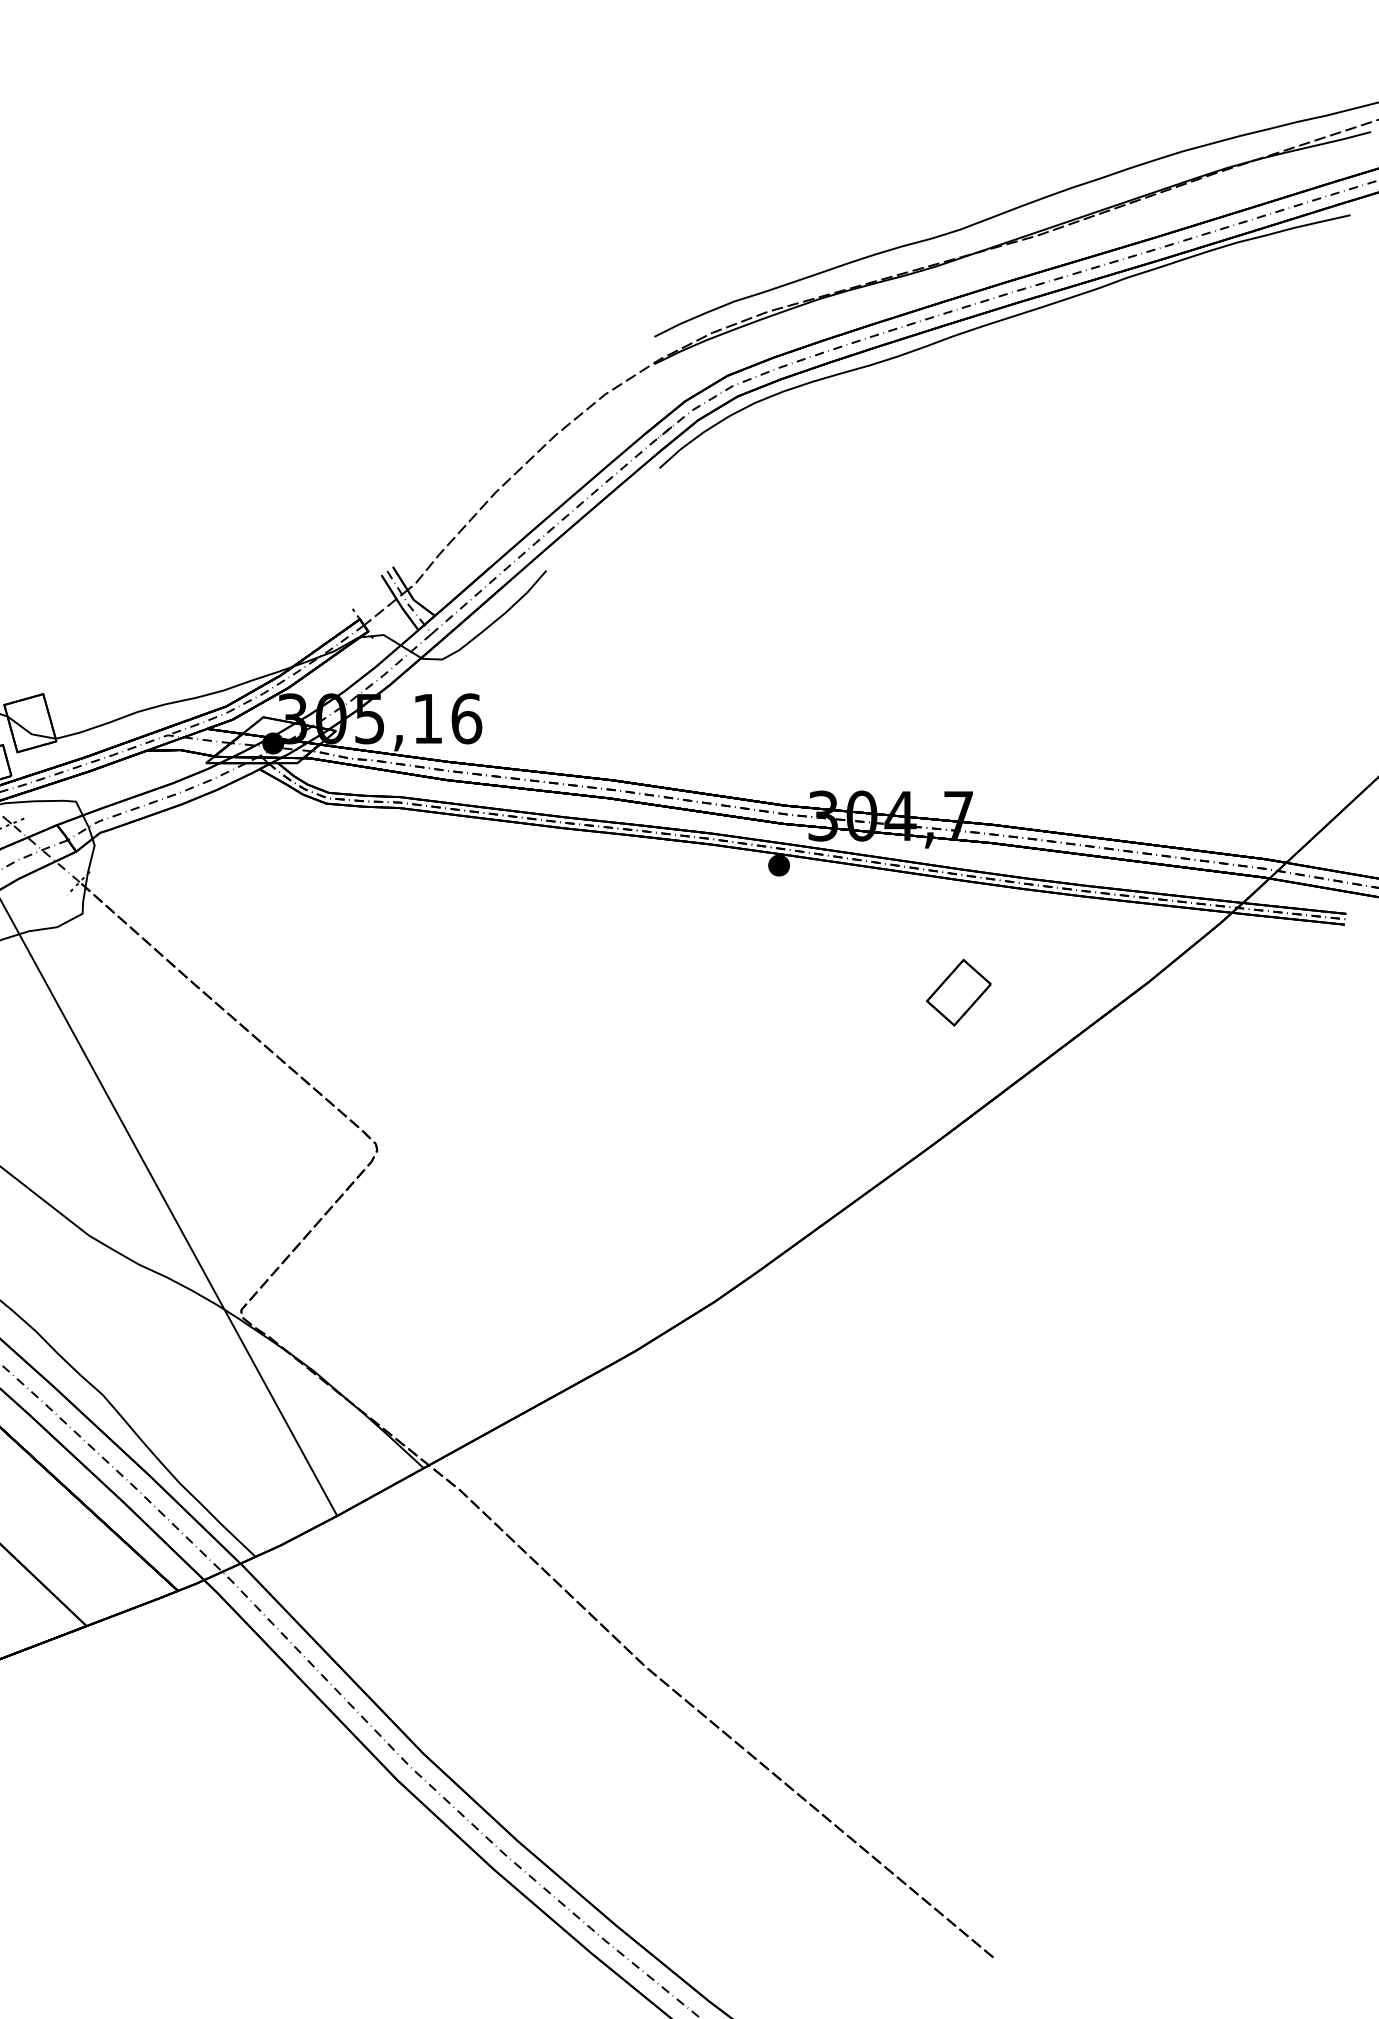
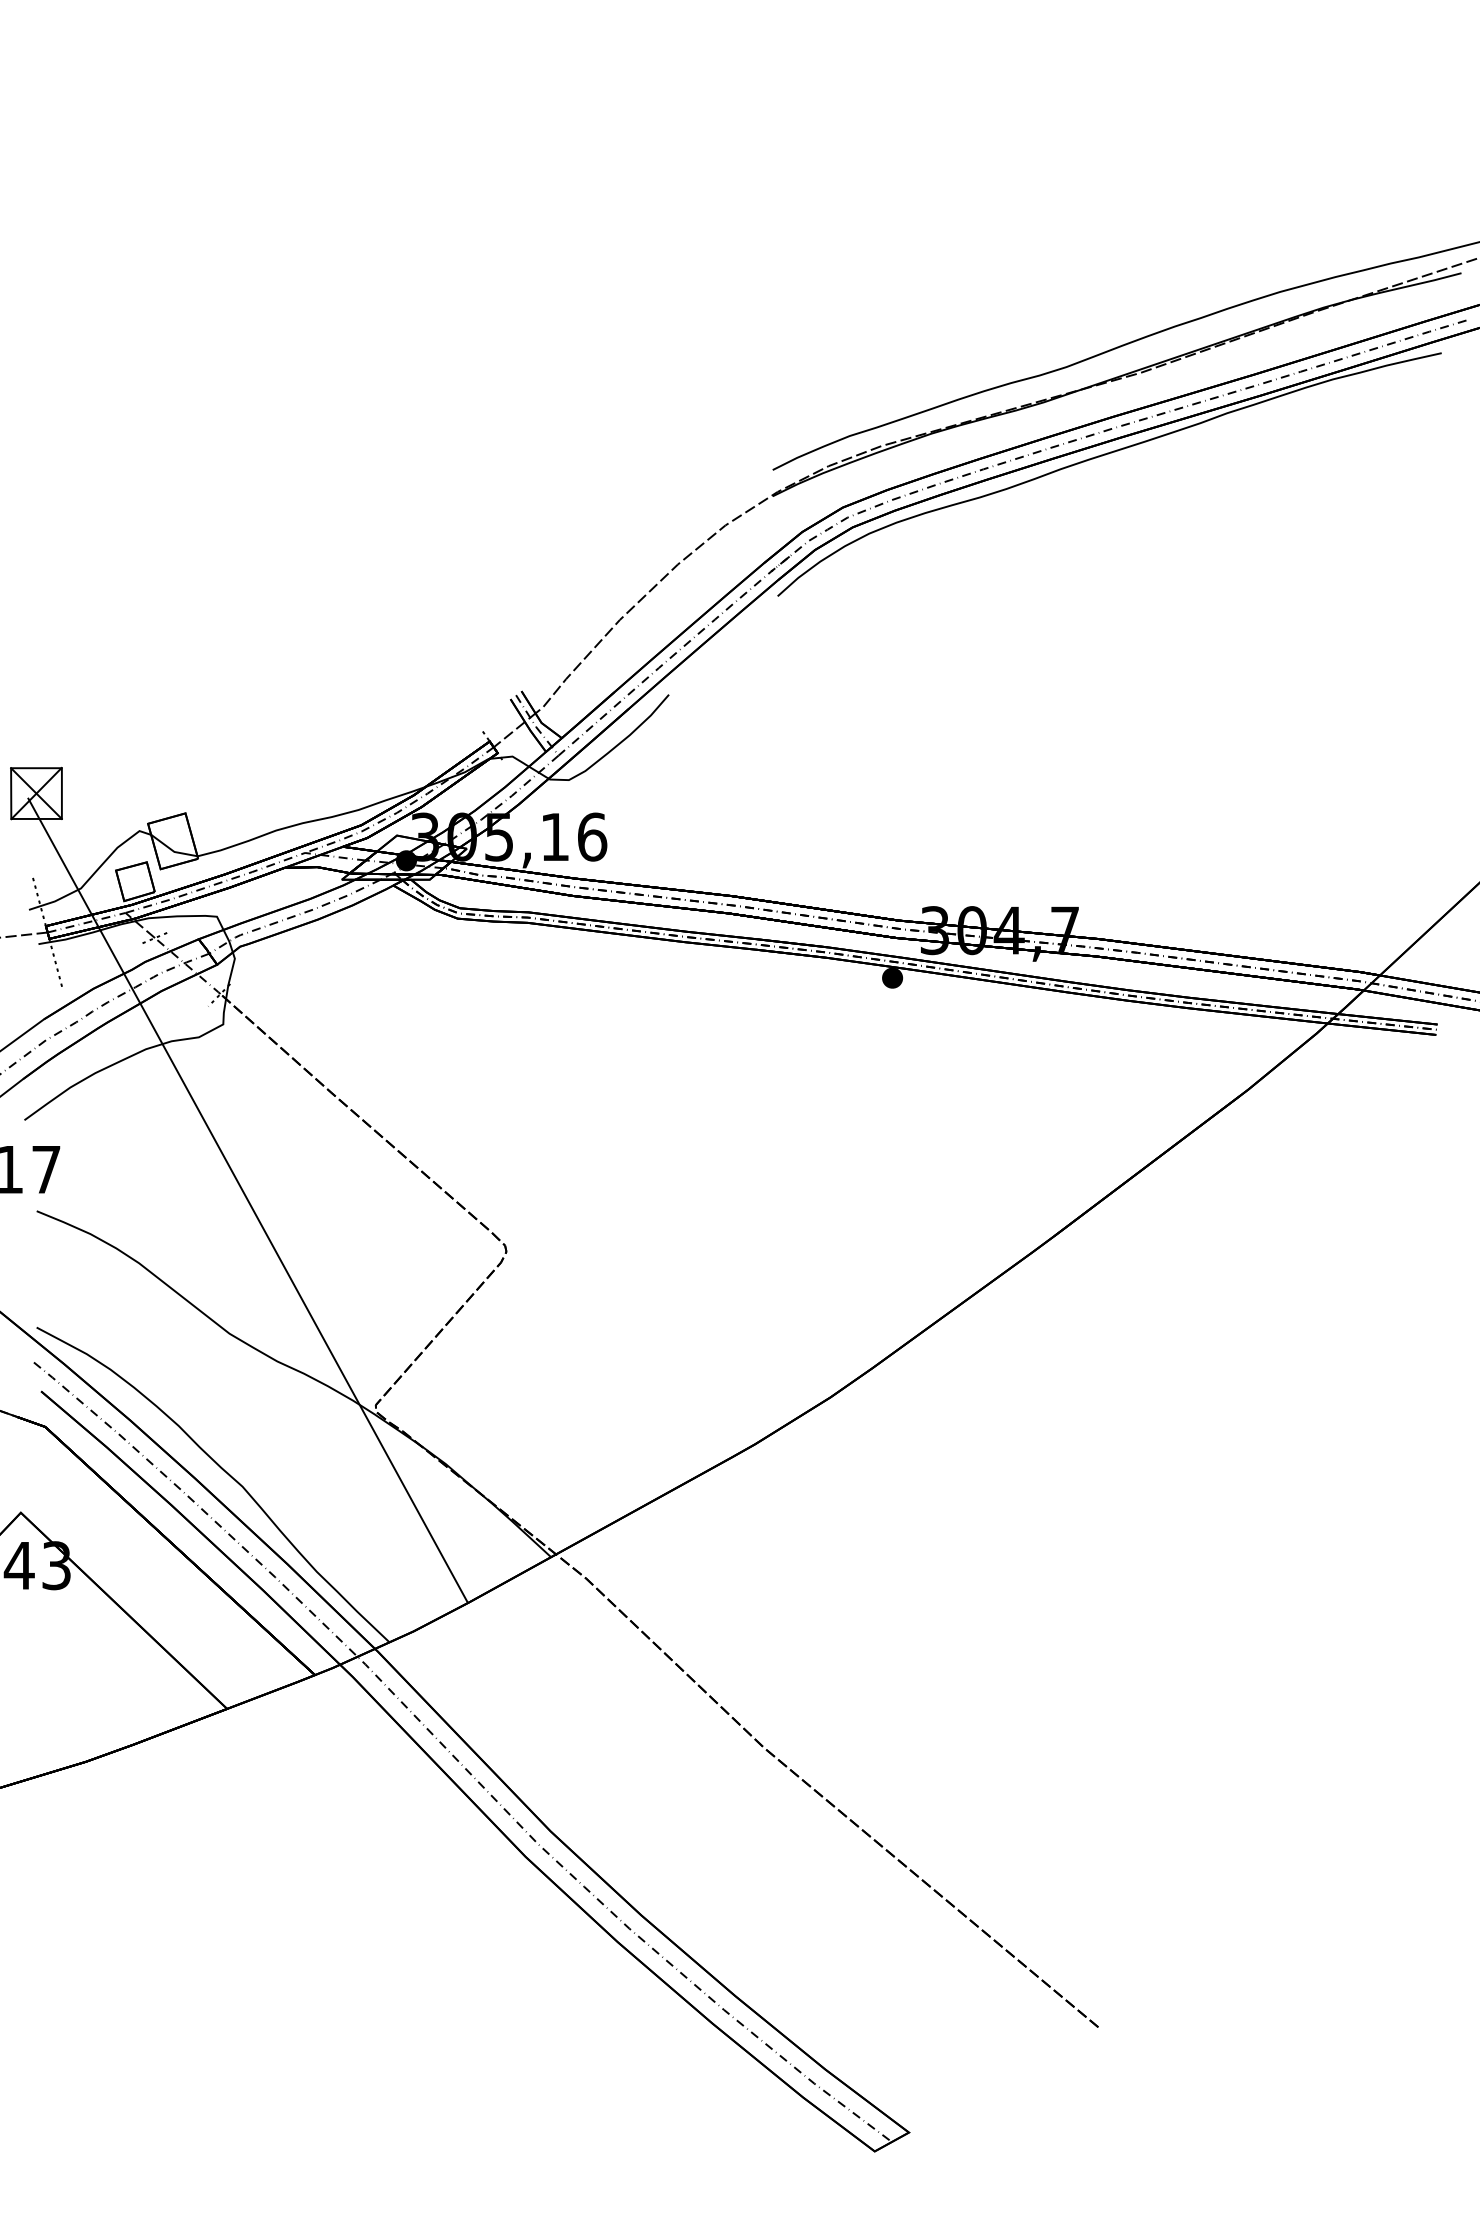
part: (958, 991) -> (1064, 1099), removed

